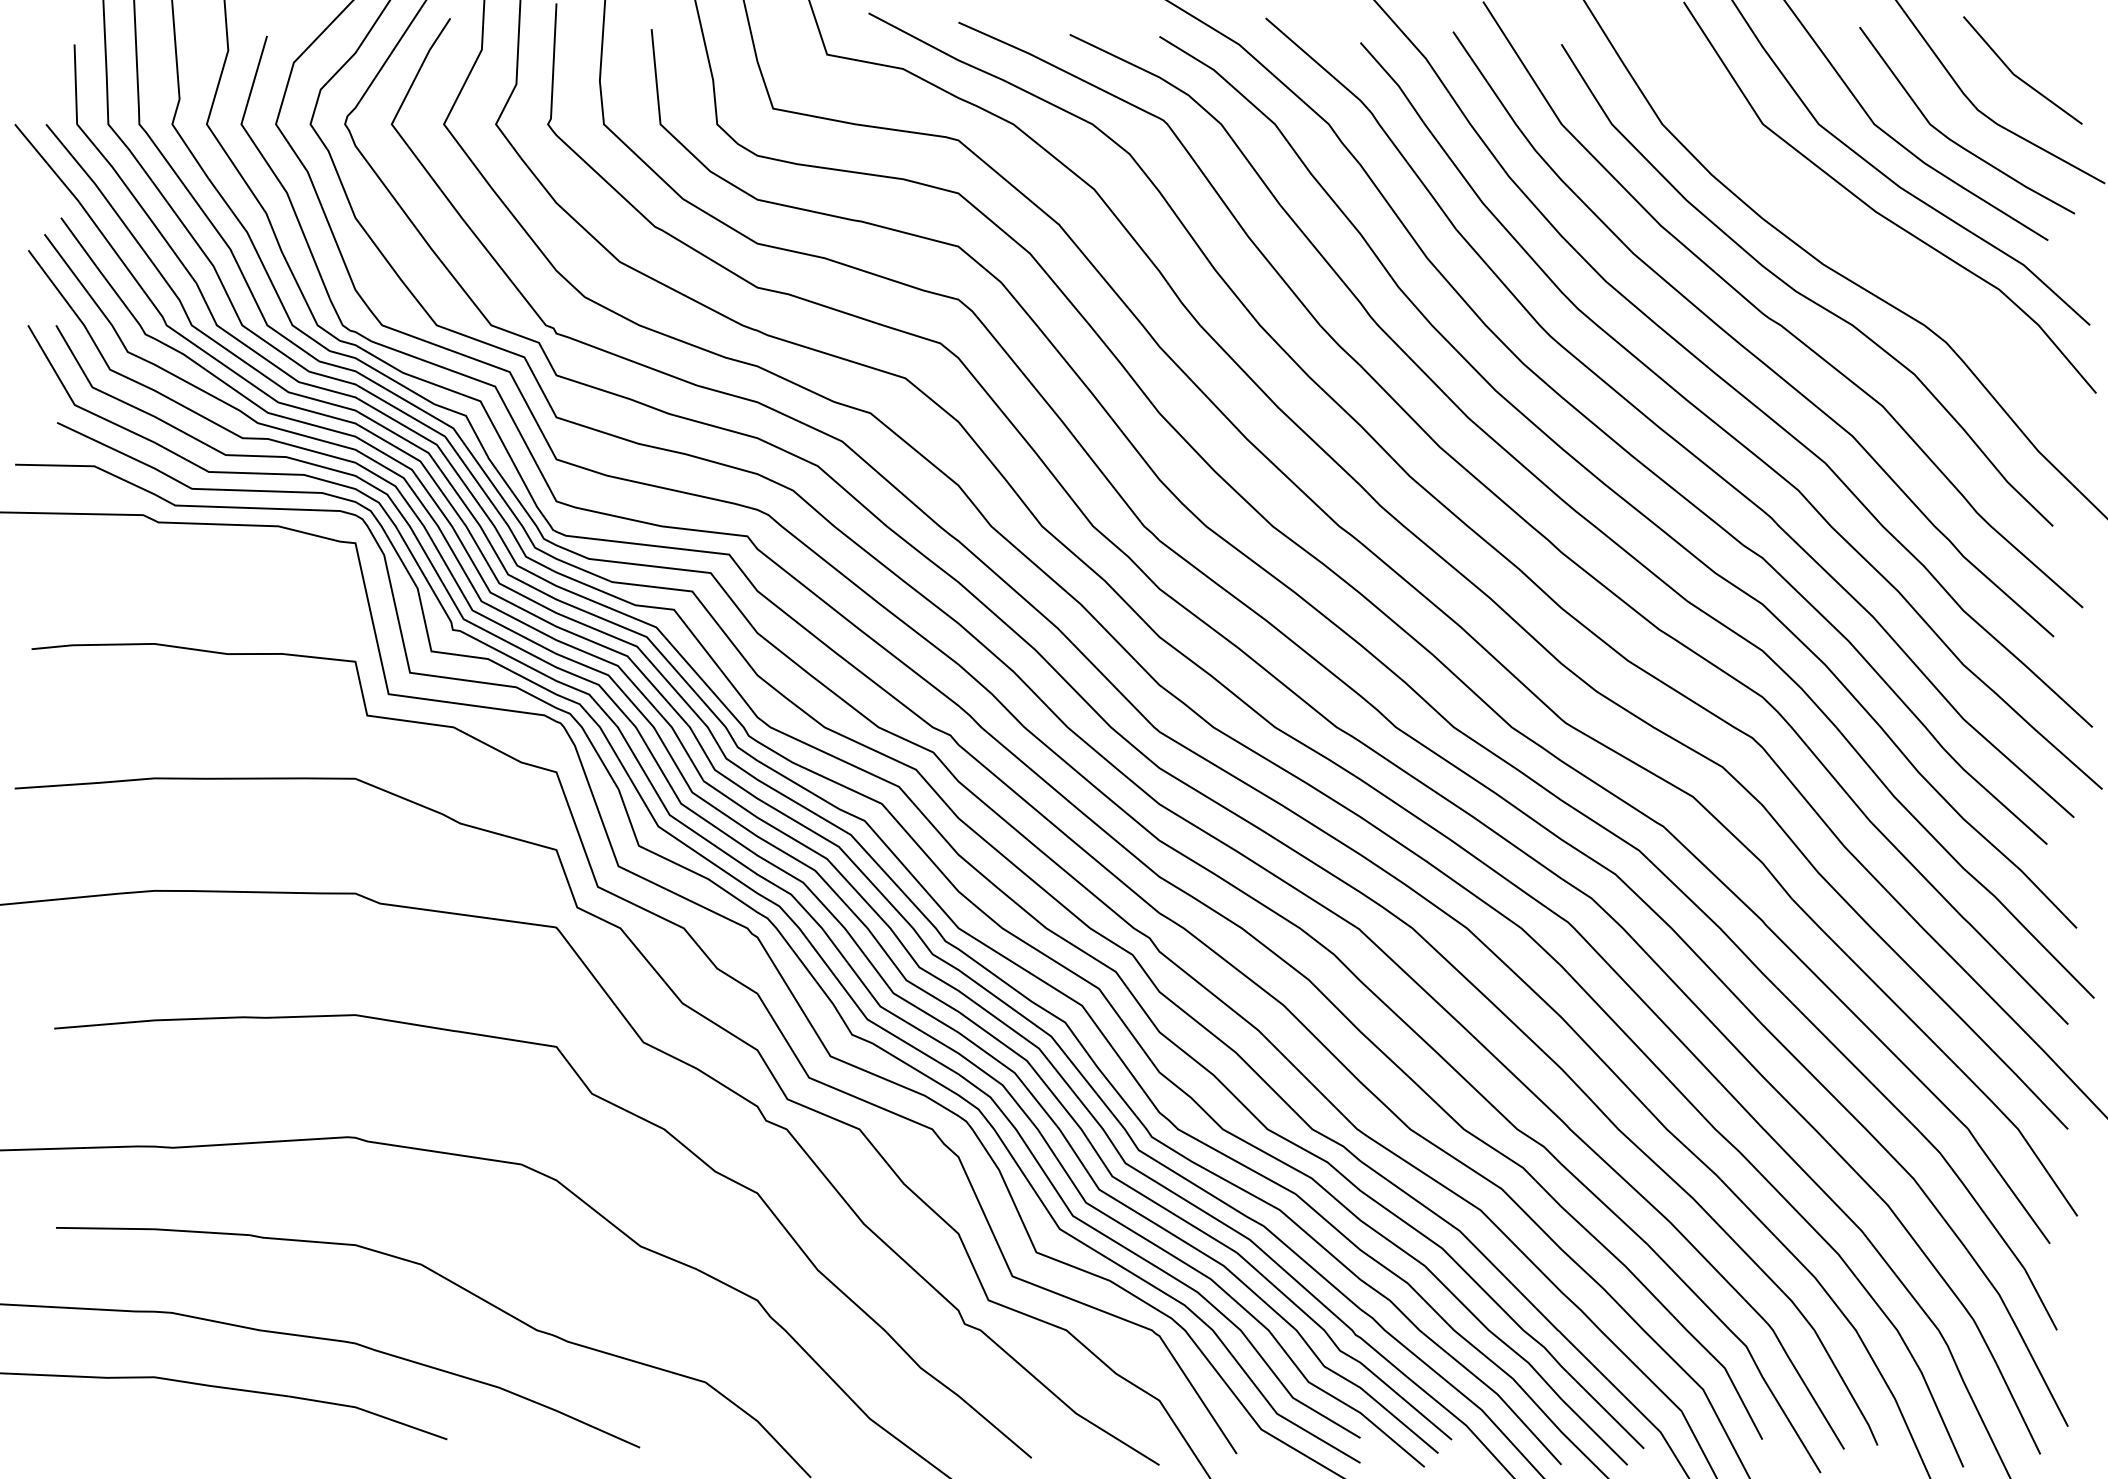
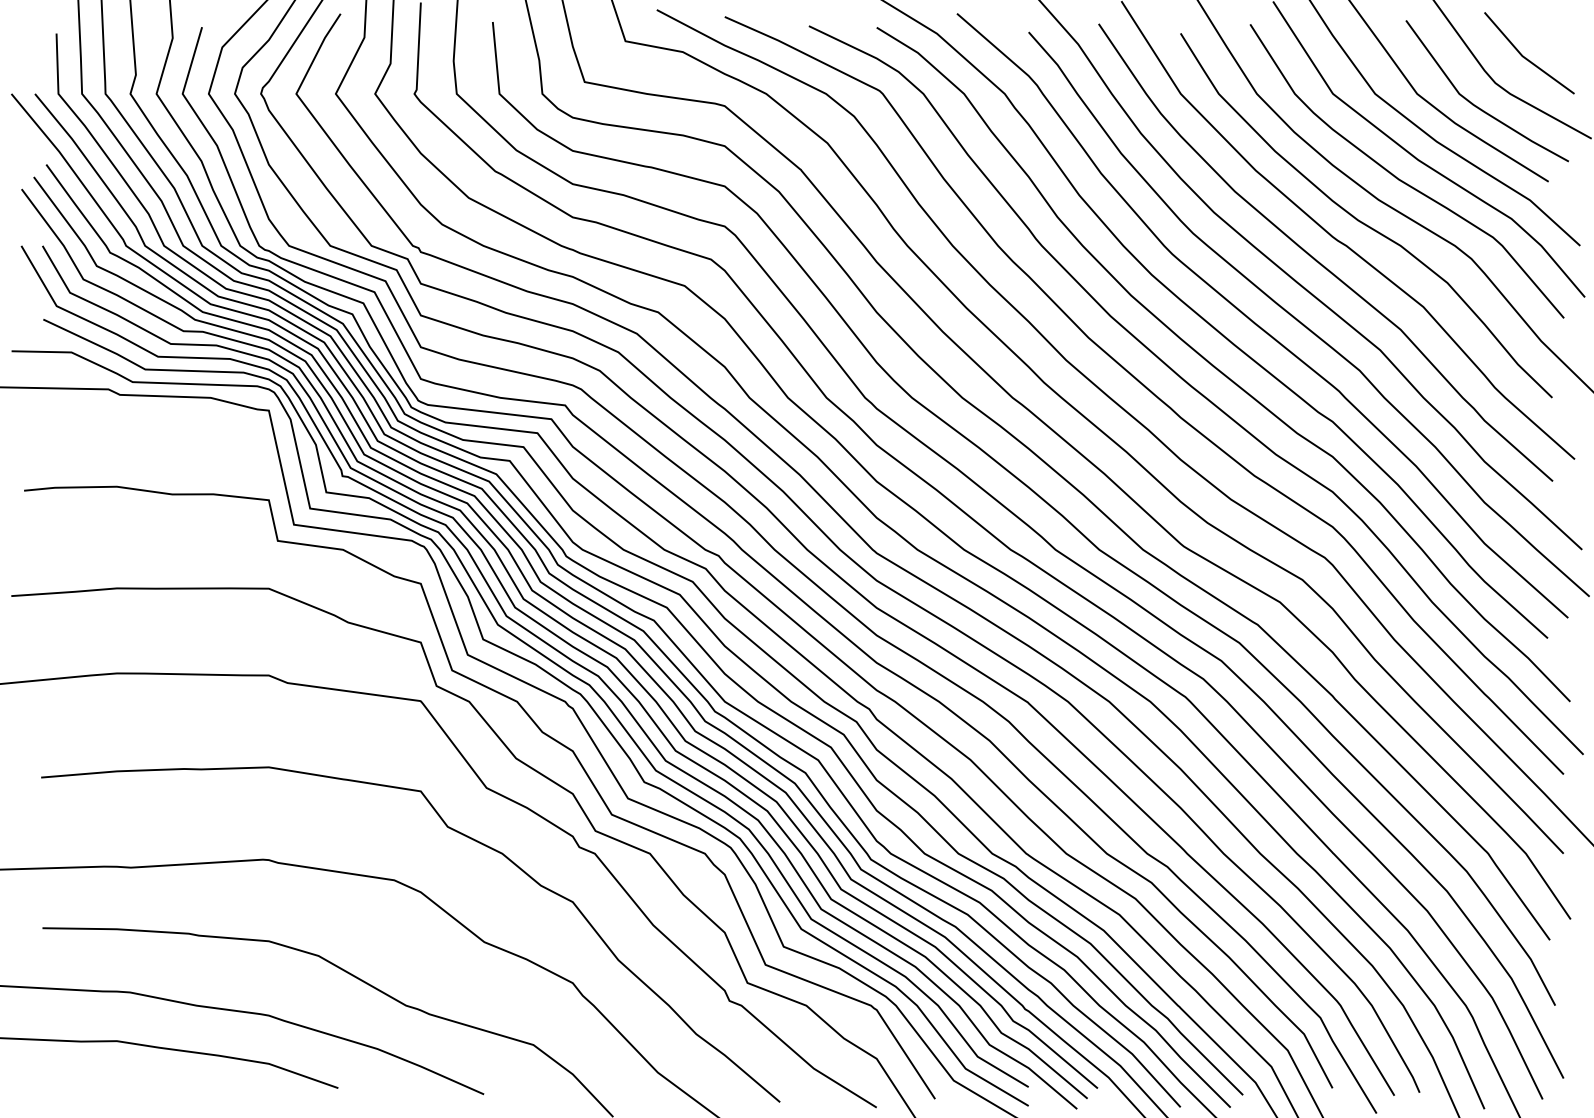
curve: (1852, 237) -> (1400, 179), added

